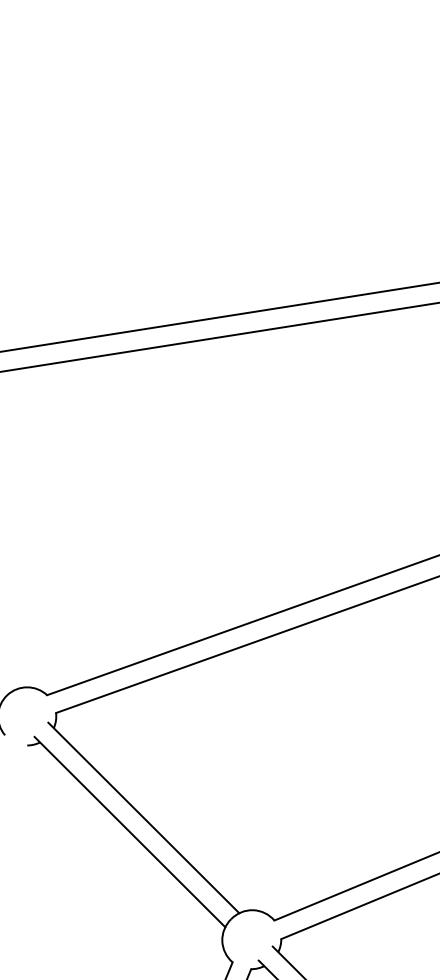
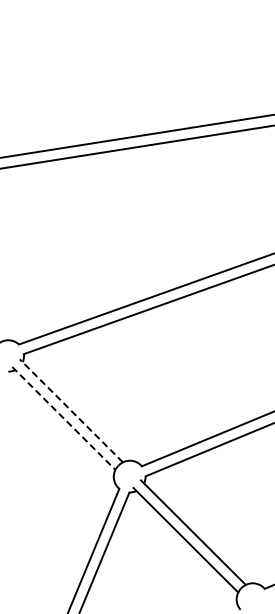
line: (144, 817) -> (71, 410), solid -> dashed
line: (129, 832) -> (63, 418), solid -> dashed

